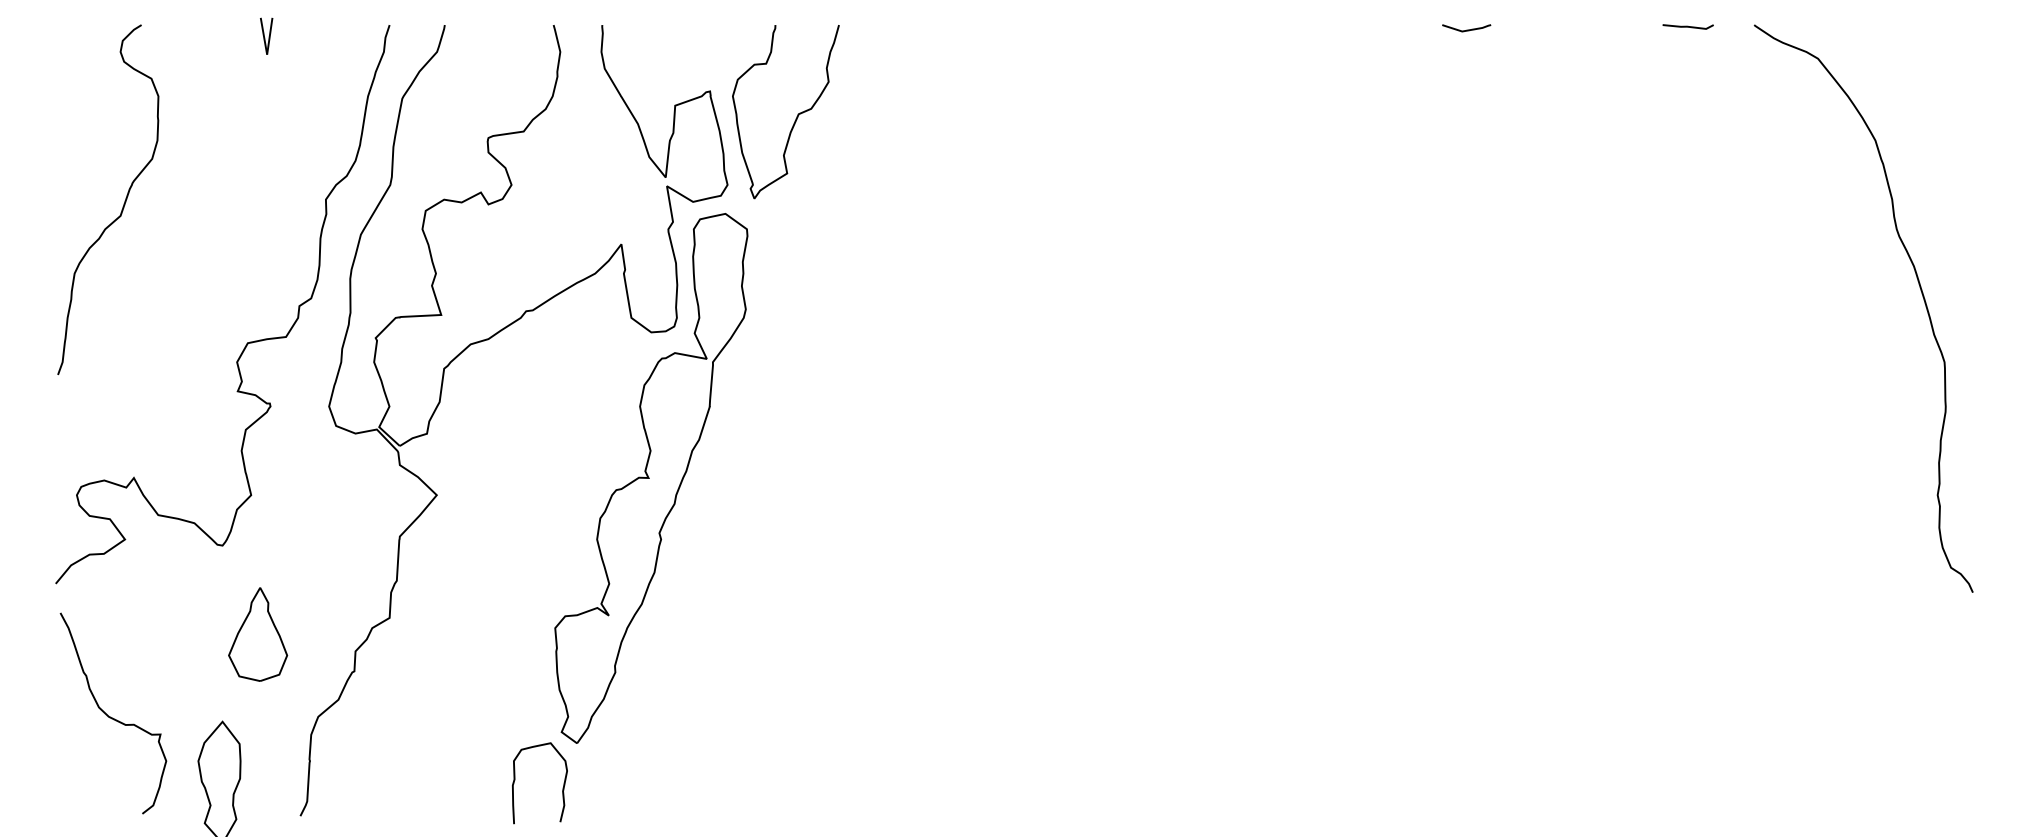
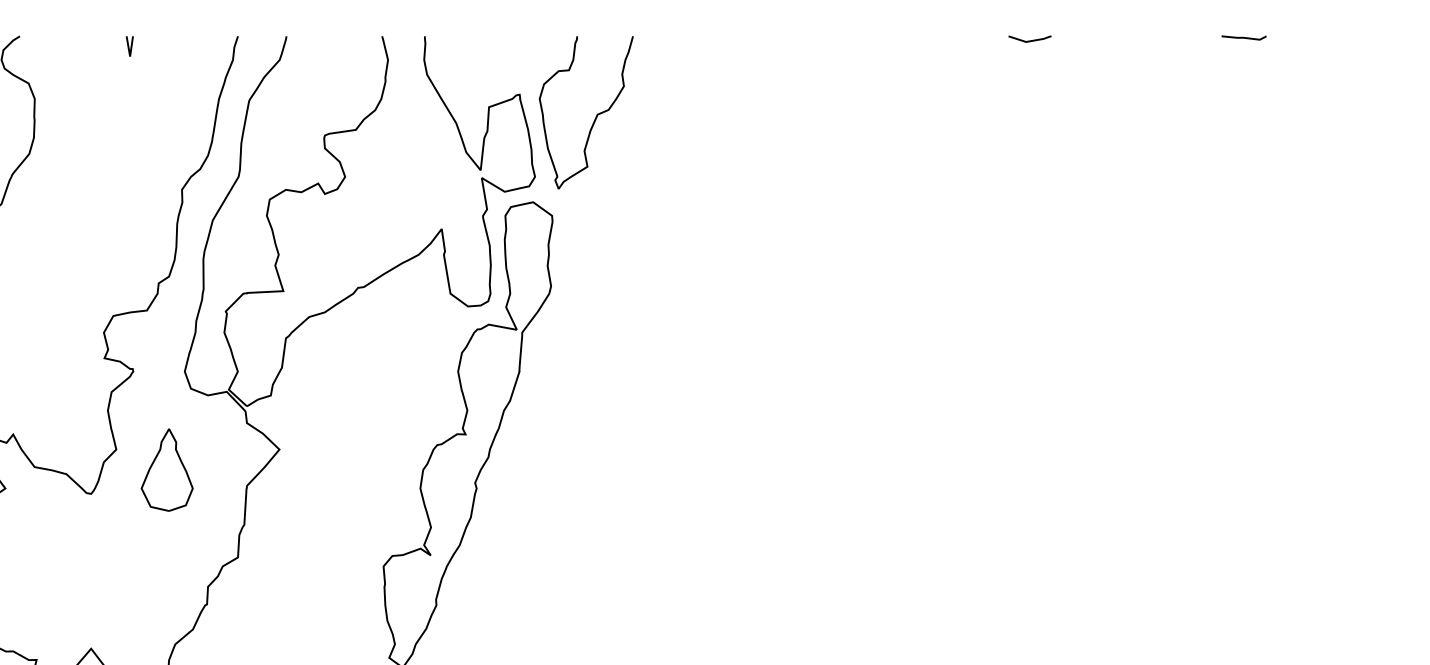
line: (1687, 26) -> (1243, 37), moved
curve: (1466, 29) -> (1029, 40), moved
part: (266, 36) -> (129, 46), size x0.62
part: (258, 634) -> (167, 470), moved

